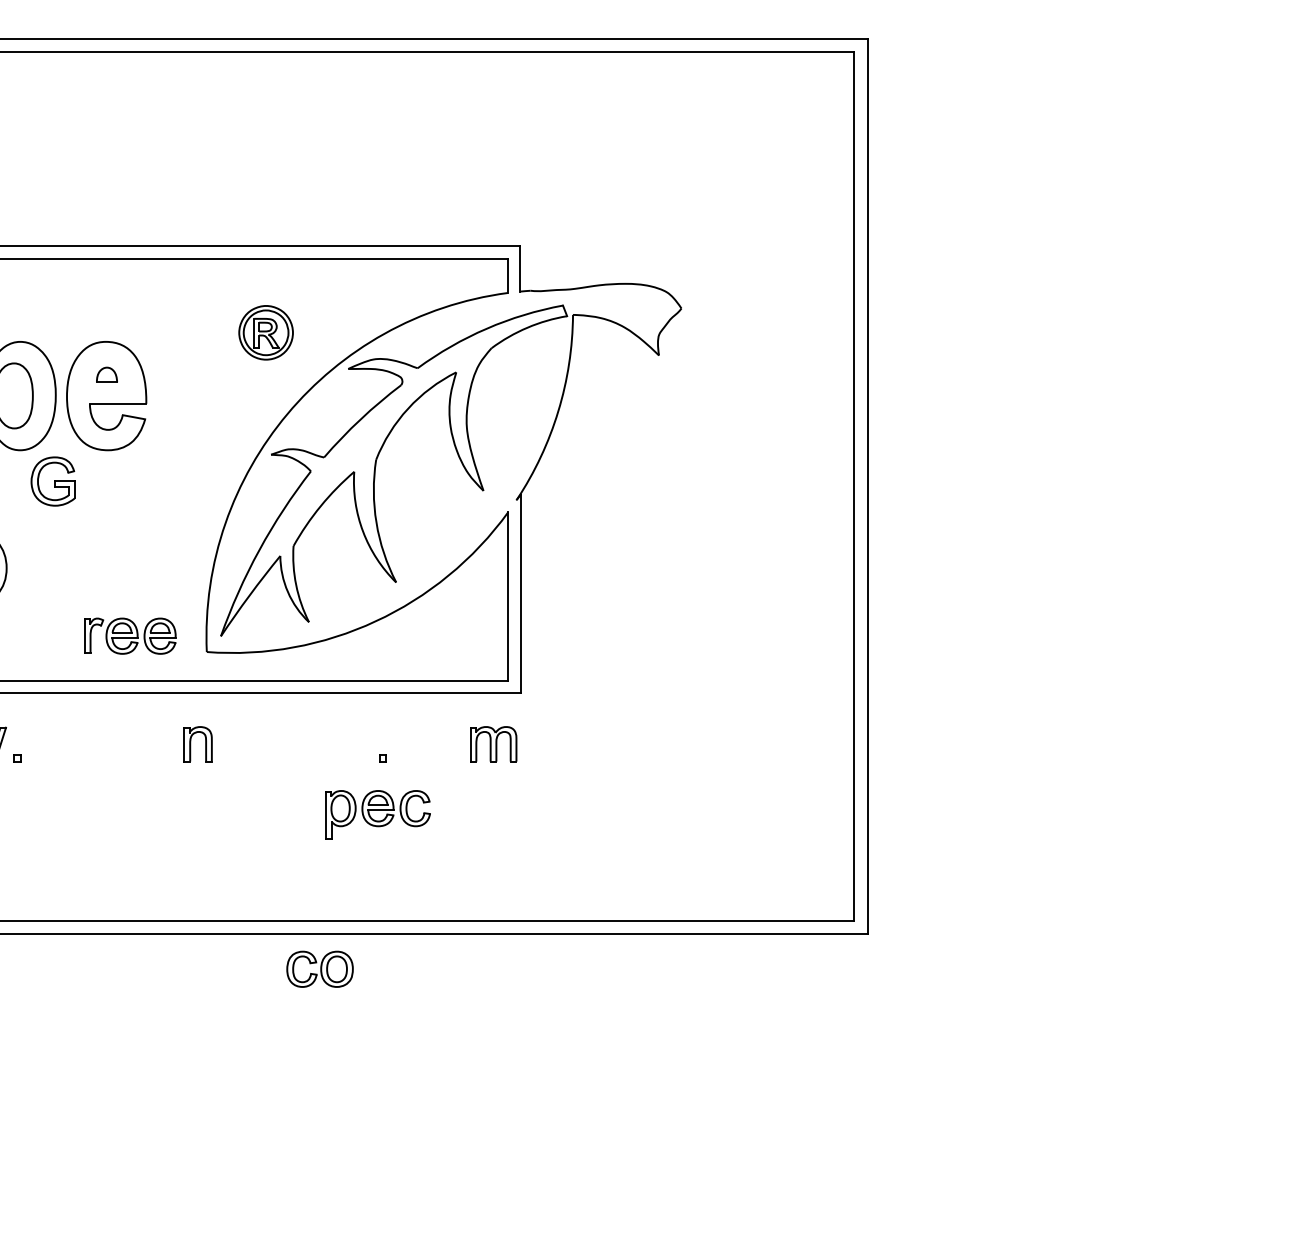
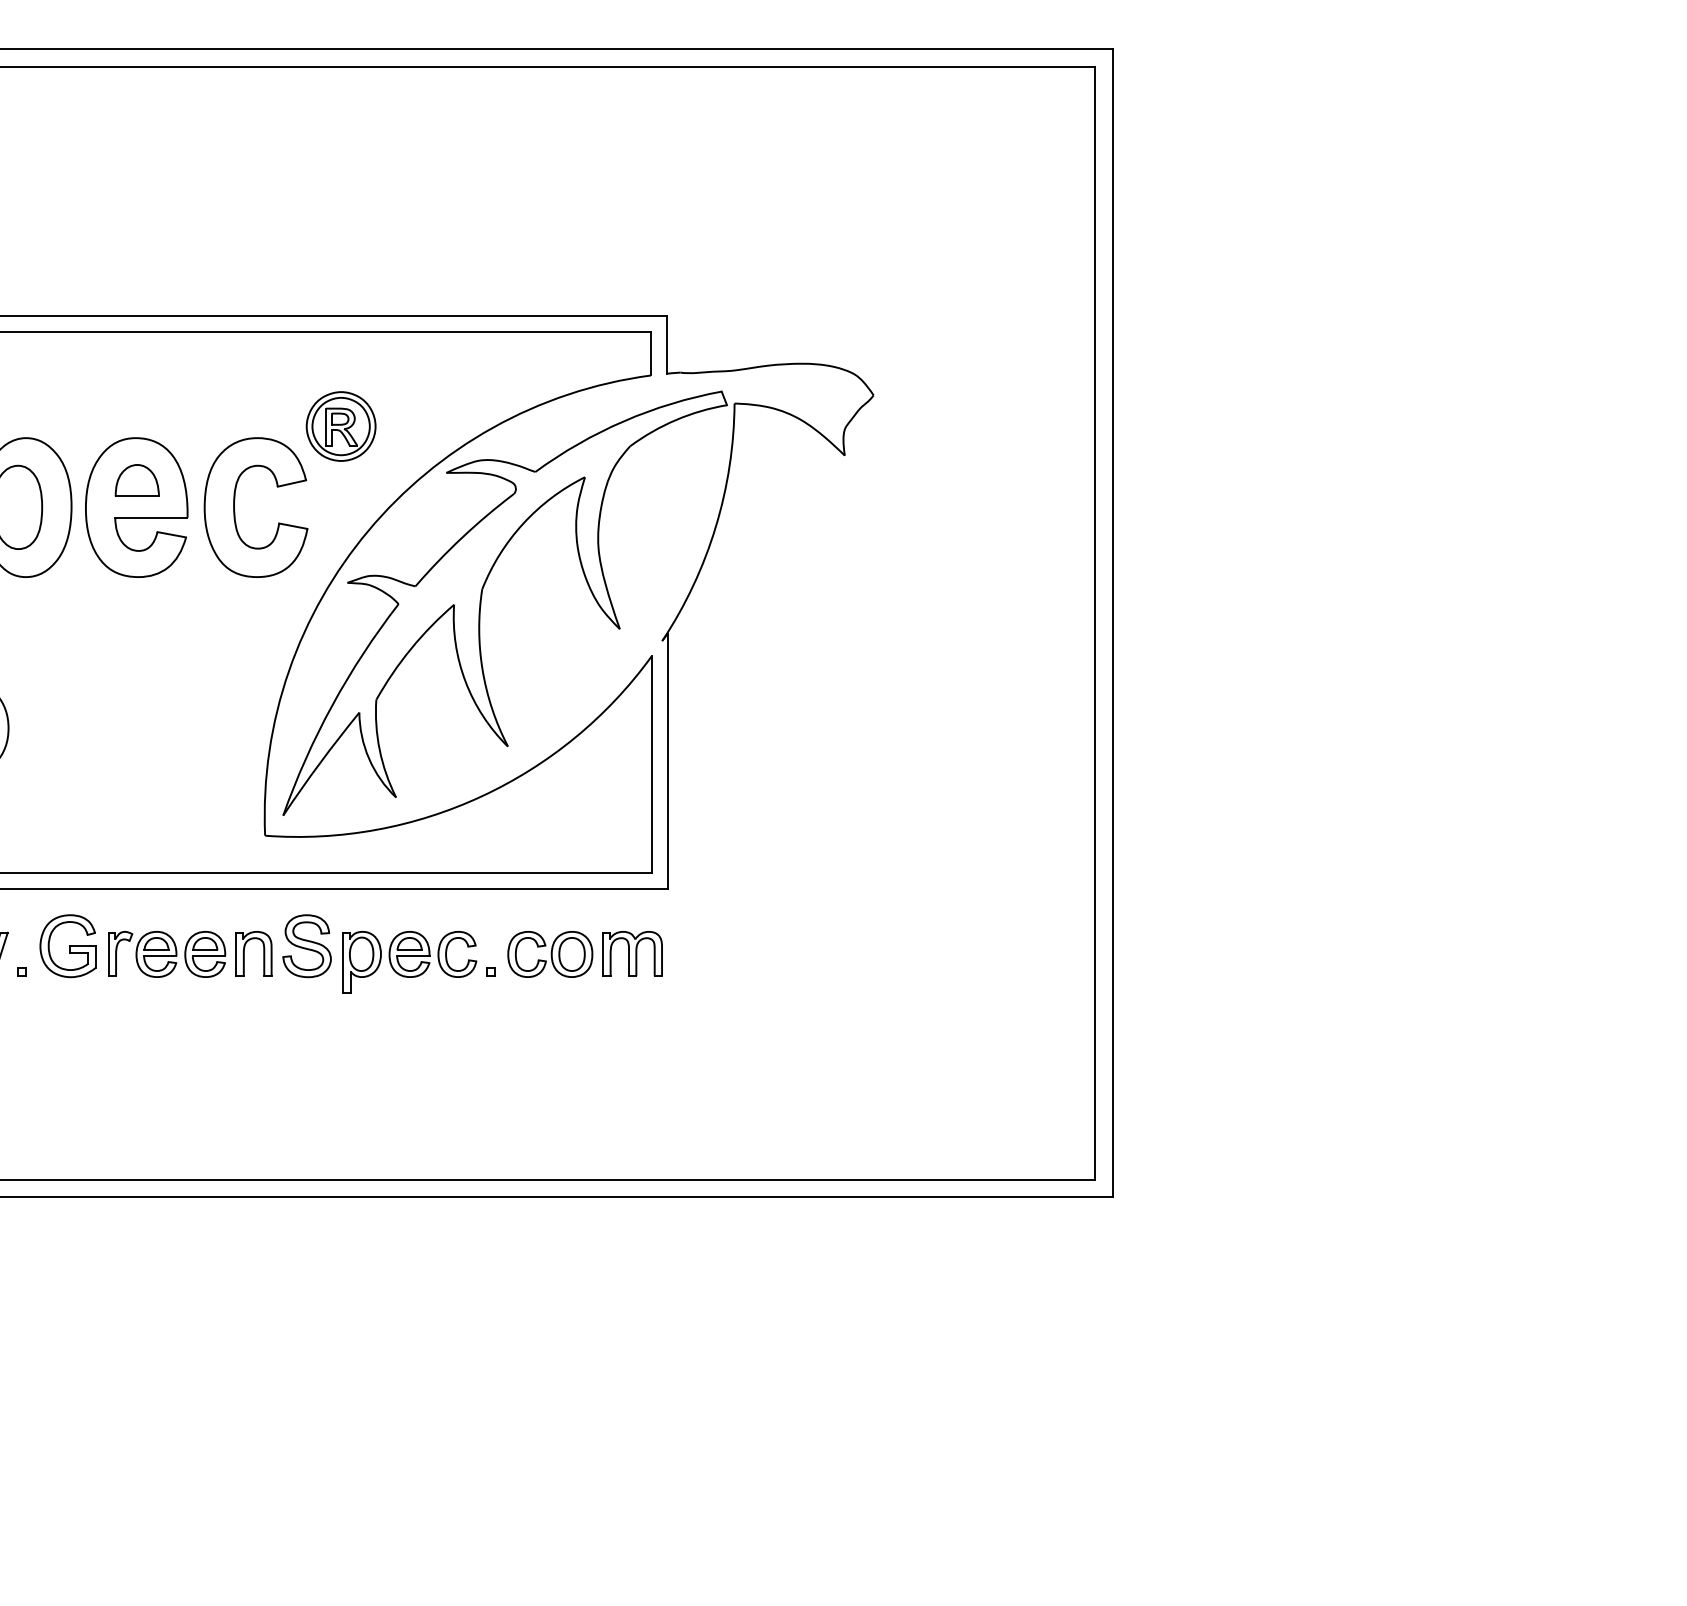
part: (106, 374) -> (136, 480), size x1.67
part: (183, 399) -> (235, 511), added
part: (52, 481) -> (67, 946), moved
part: (130, 636) -> (167, 954), moved
part: (239, 738) -> (306, 946), added
part: (377, 814) -> (409, 962), moved
part: (320, 969) -> (550, 954), moved

